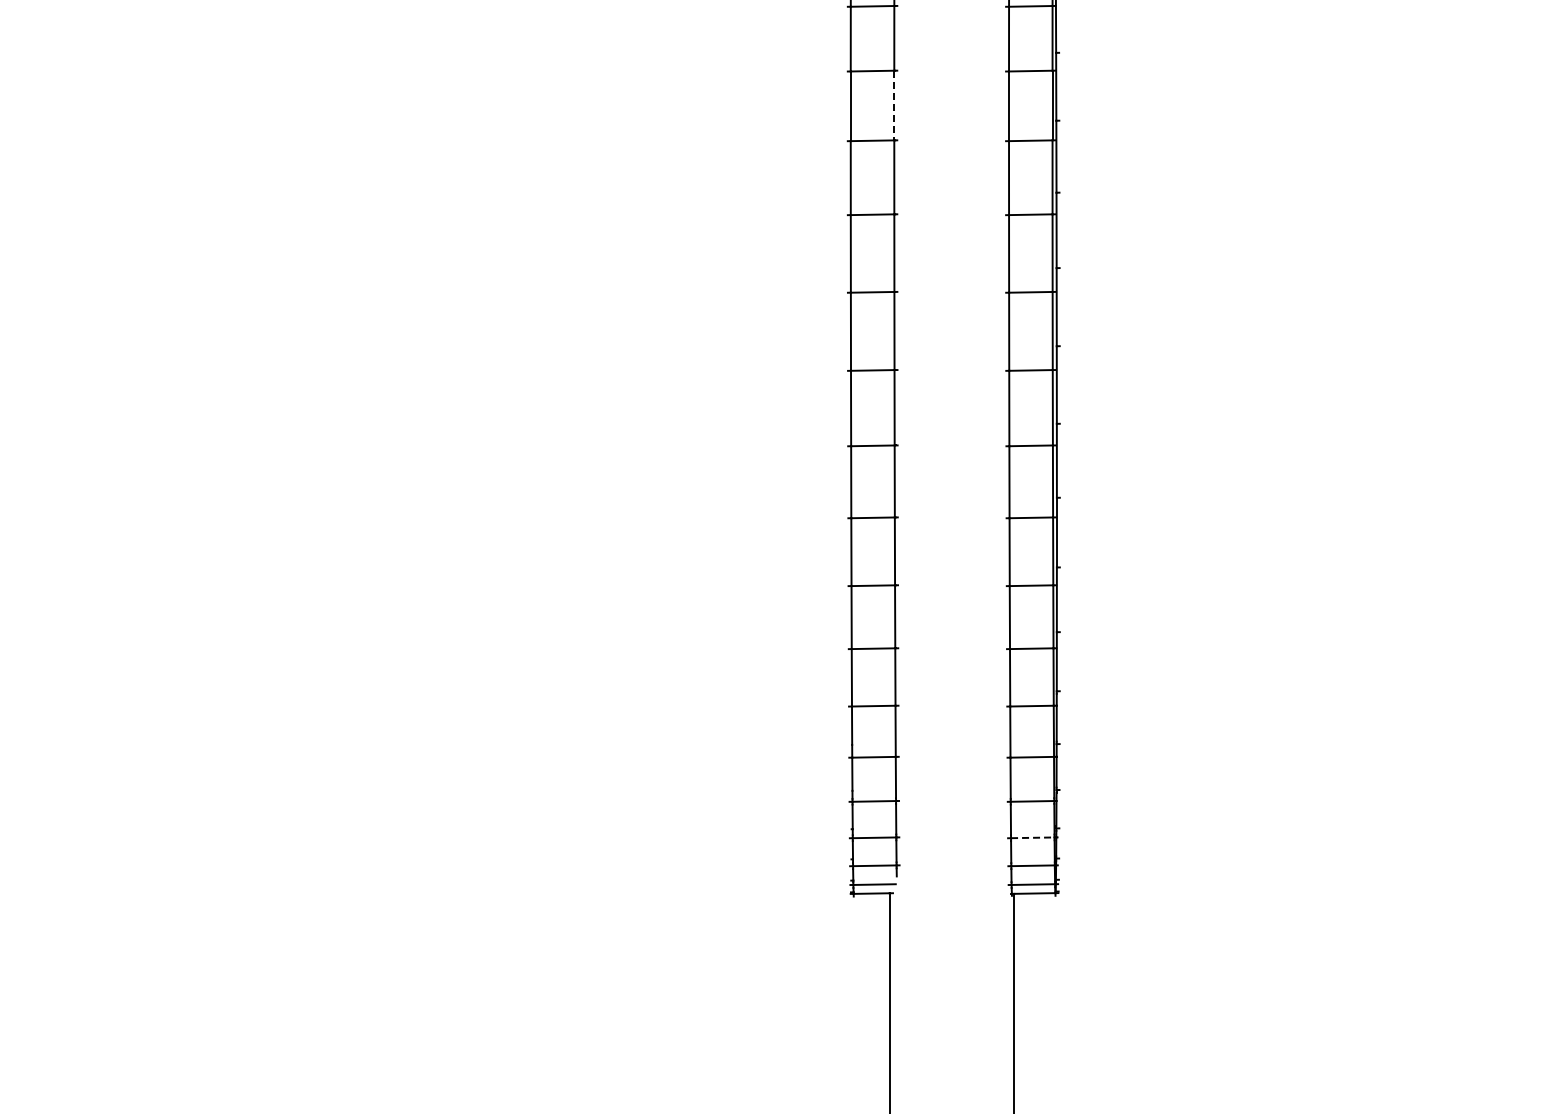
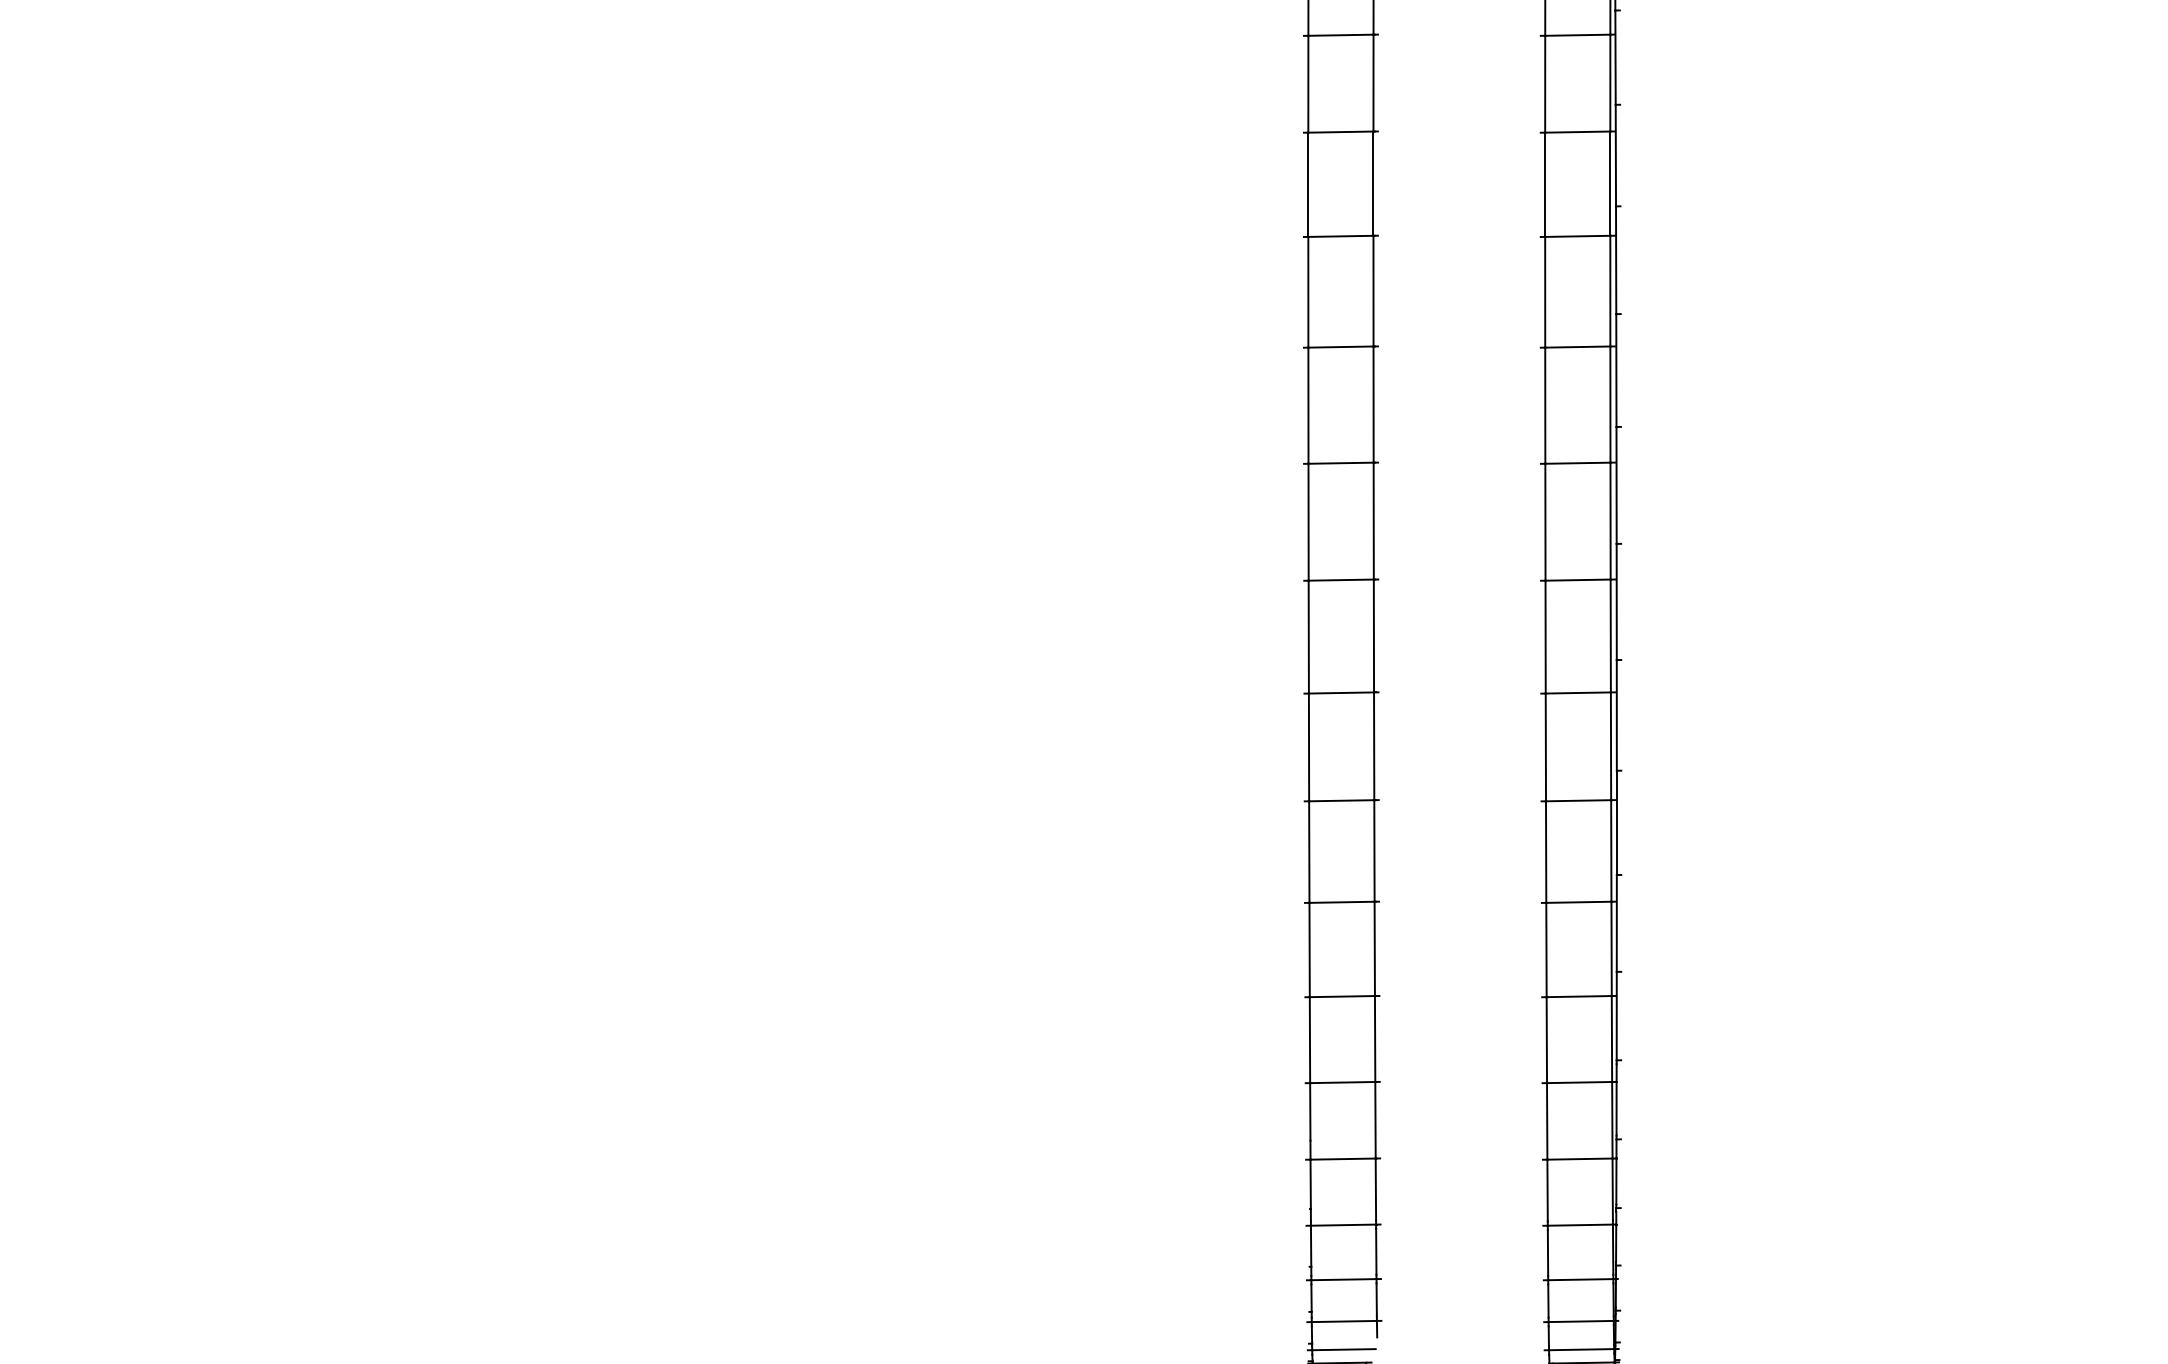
line: (894, 105) -> (1373, 183), dashed -> solid
line: (1032, 837) -> (1580, 1279), dashed -> solid

